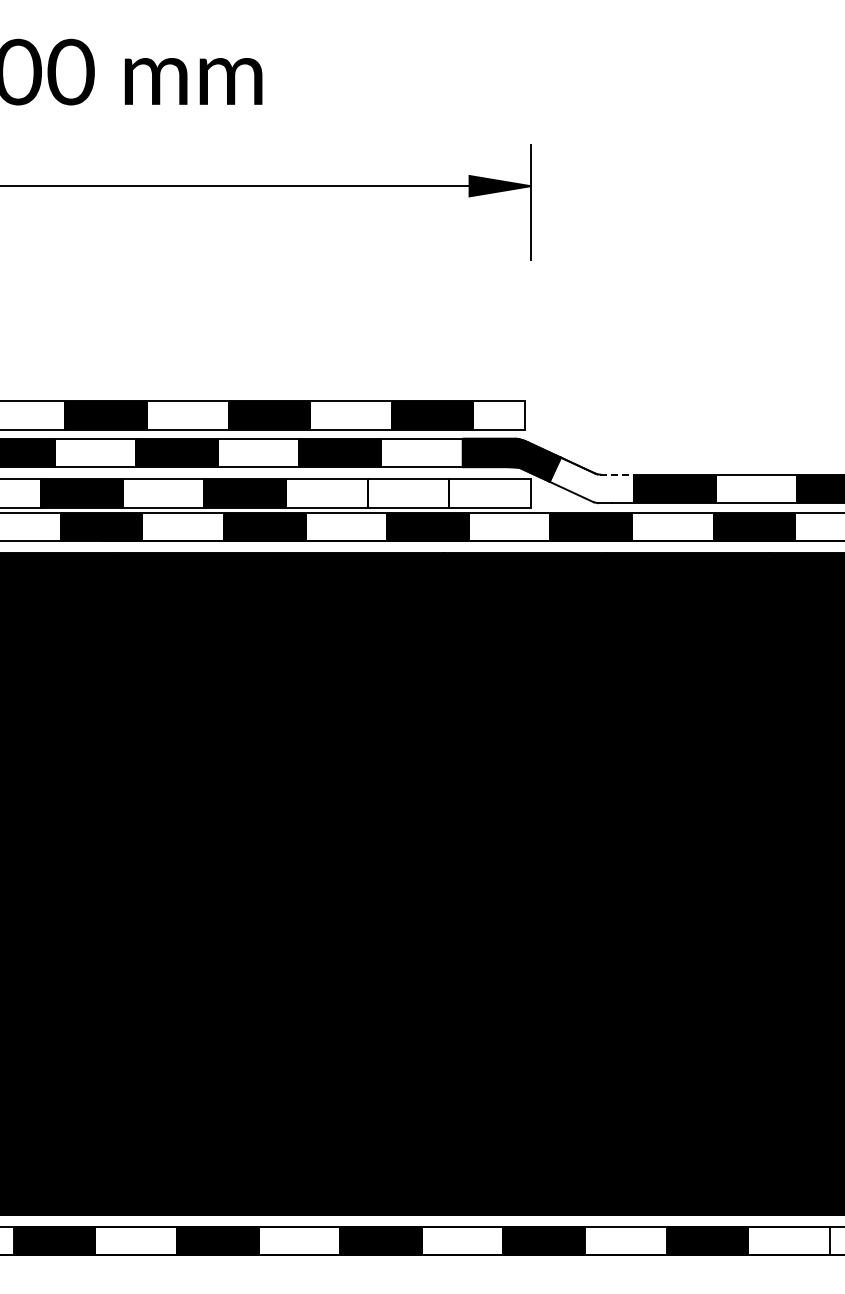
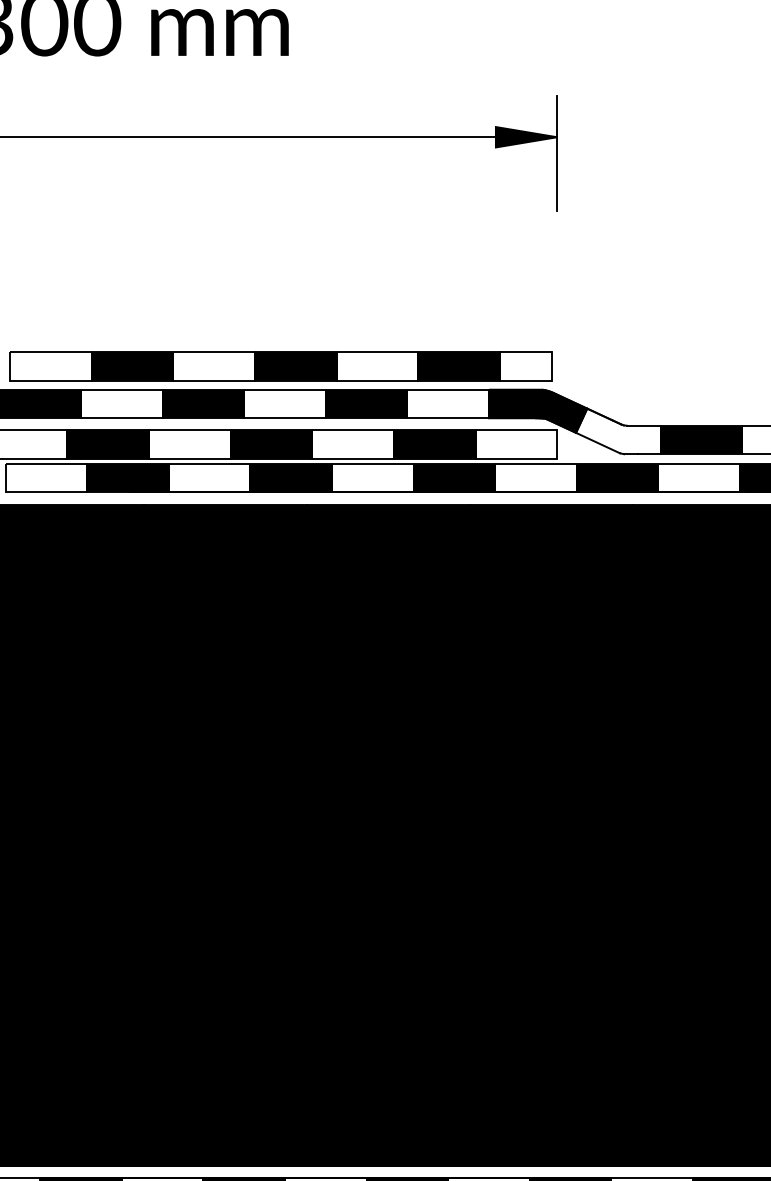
line: (617, 474) -> (643, 425), dashed -> solid
fill: (408, 493) -> (434, 444), added

